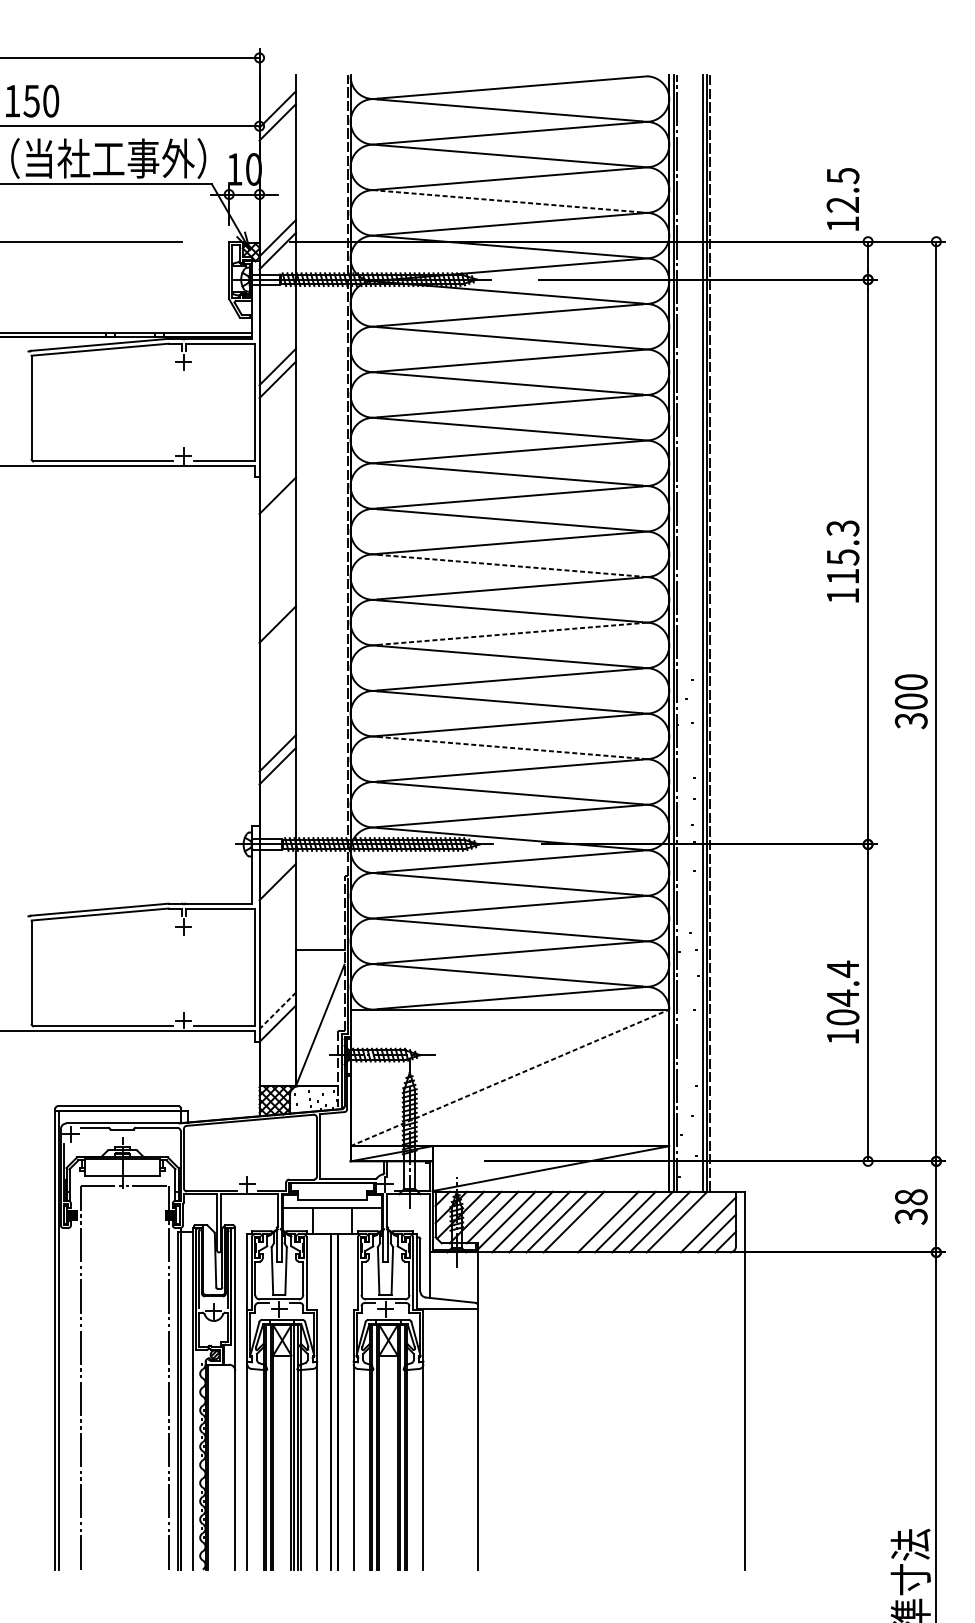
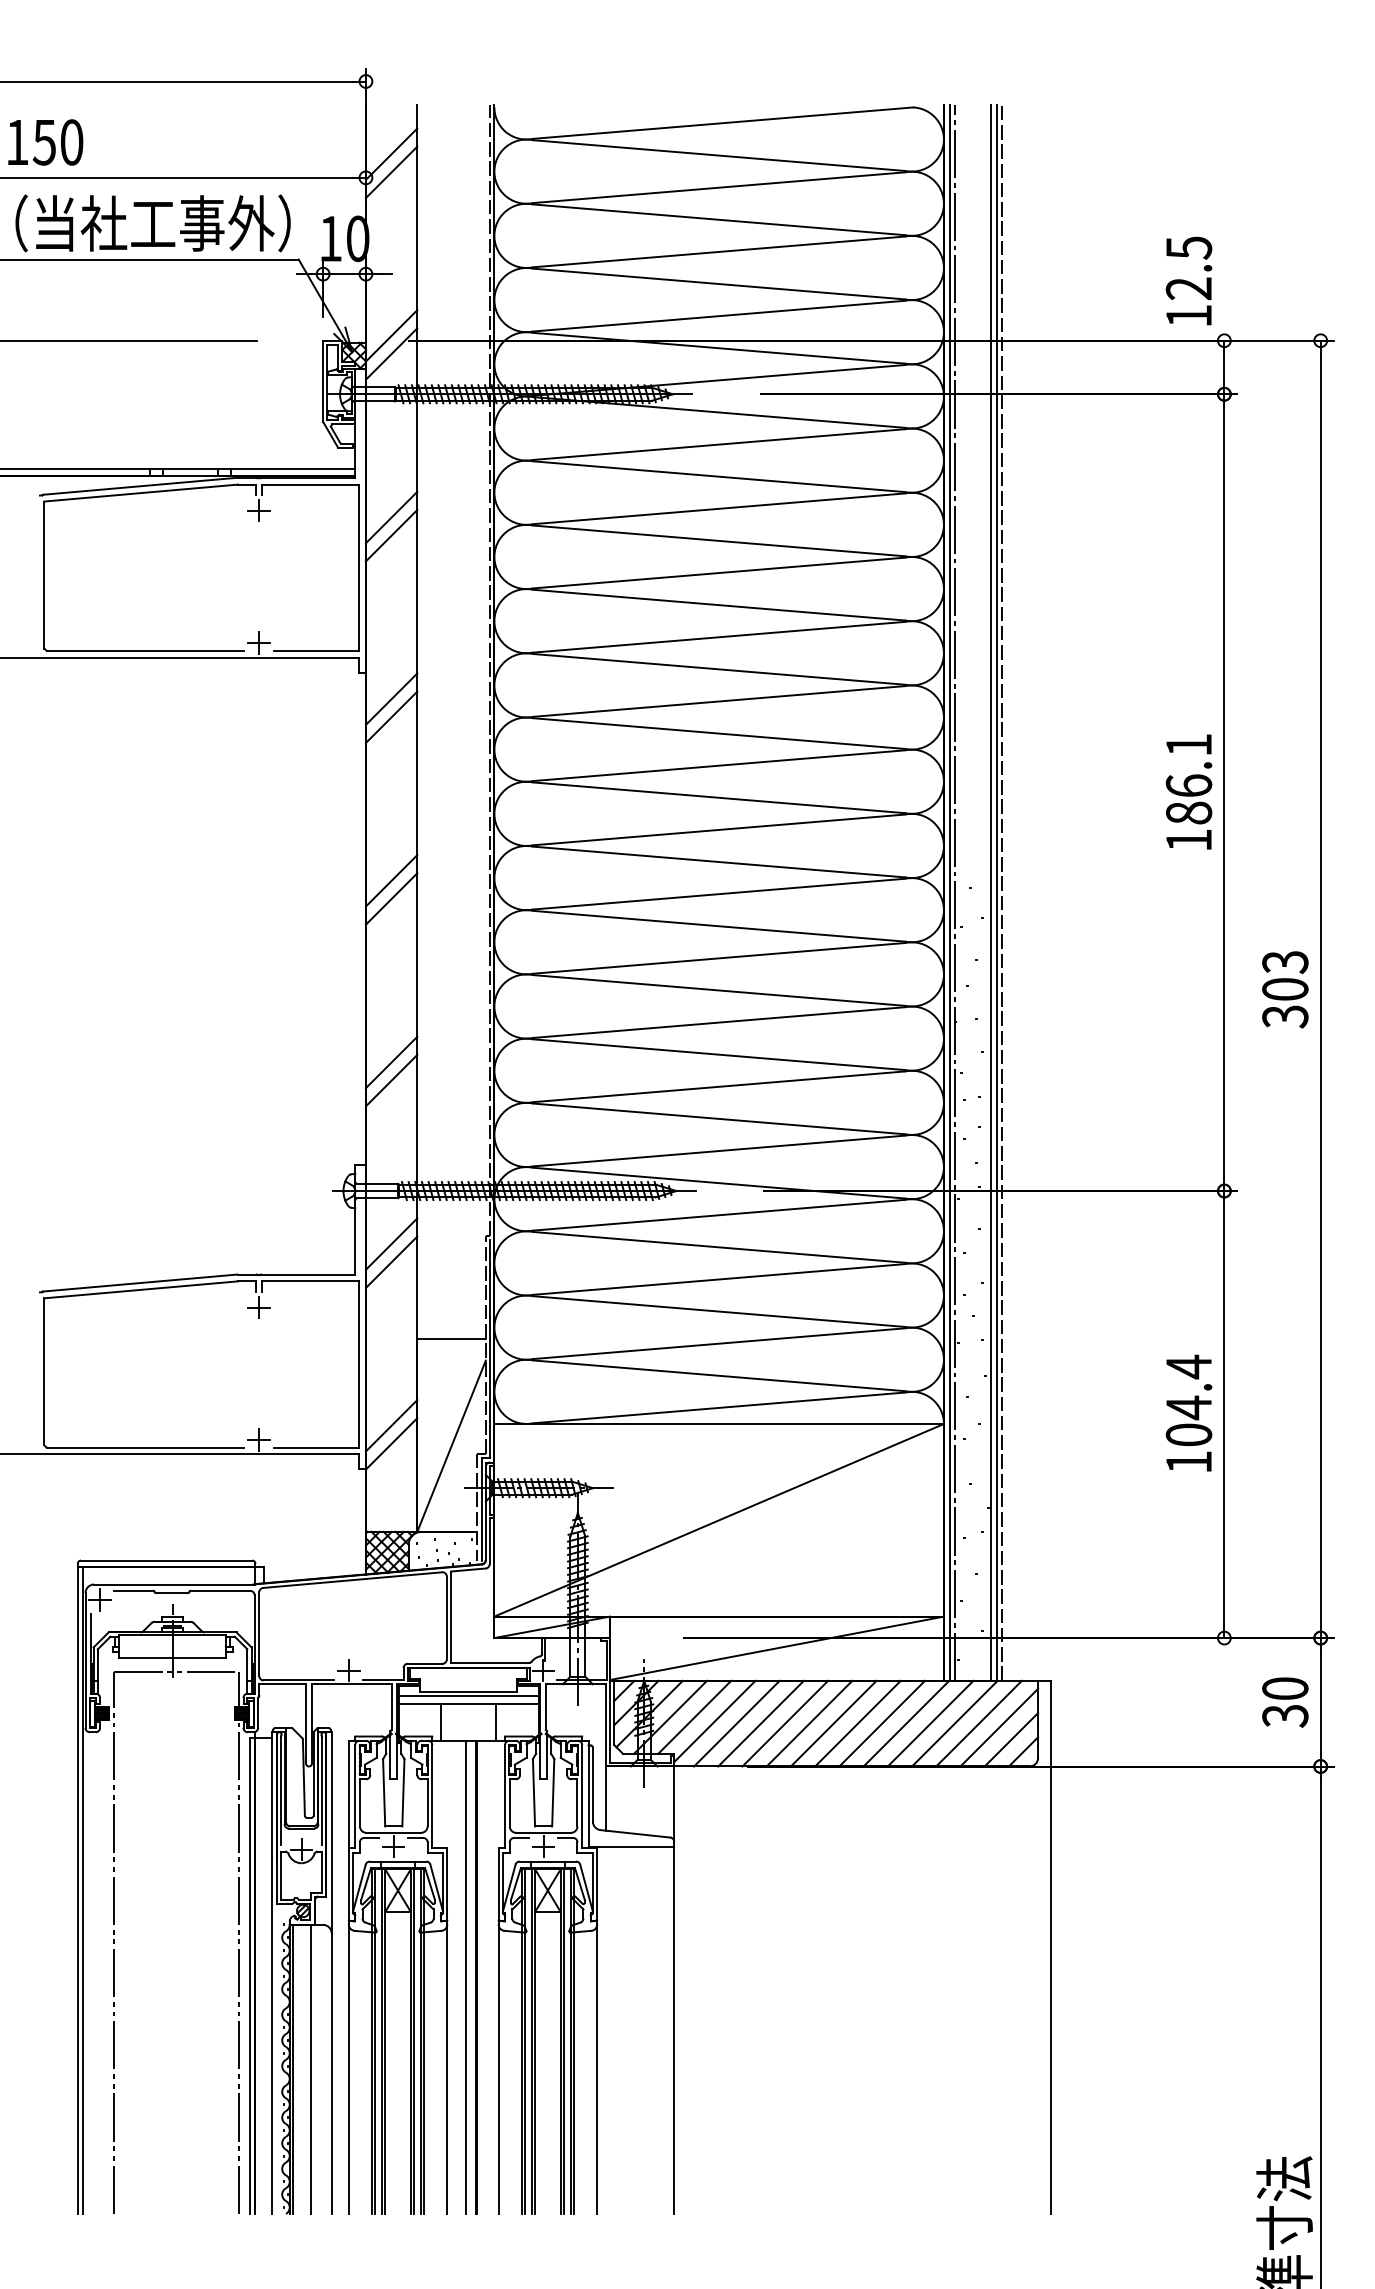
line: (510, 201) -> (719, 284), dashed -> solid
line: (277, 508) -> (391, 717), added
text: (842, 552) -> (1188, 779), 115.3 -> 186.1
line: (510, 565) -> (719, 797), dashed -> solid
line: (510, 634) -> (719, 894), dashed -> solid
line: (277, 637) -> (391, 898), added
text: (911, 682) -> (1285, 962), 300 -> 303
line: (510, 747) -> (719, 1054), dashed -> solid
line: (277, 894) -> (391, 1261), added
line: (277, 1011) -> (391, 1426), dashed -> solid
line: (510, 1078) -> (719, 1520), dashed -> solid
text: (911, 1197) -> (1285, 1688), 38 -> 30
line: (332, 1202) -> (468, 1696), added
line: (590, 1221) -> (833, 1723), added
line: (693, 1221) -> (978, 1723), added
line: (220, 1466) -> (311, 2068), added

